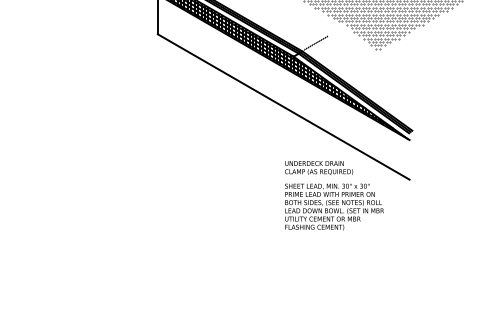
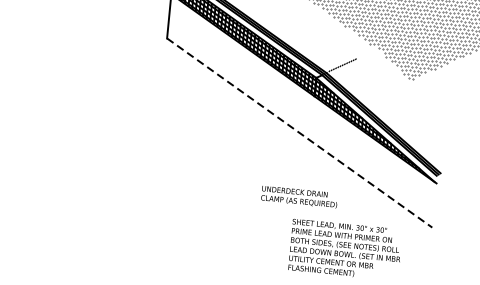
line: (284, 107) -> (300, 133), solid -> dashed
text: (319, 167) -> (300, 196), moved

